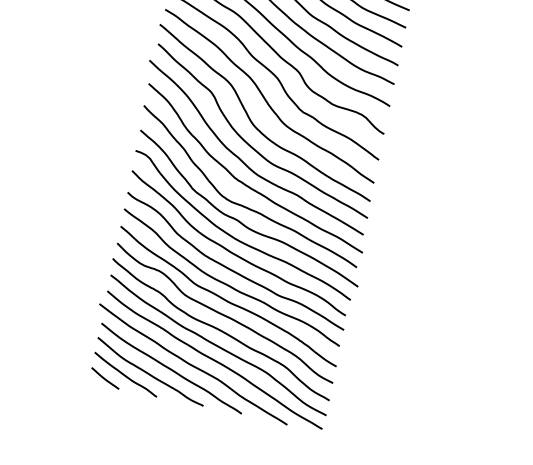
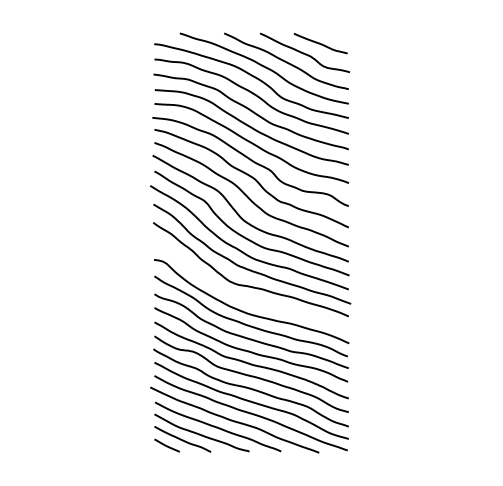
curve: (240, 220) -> (248, 298), removed

